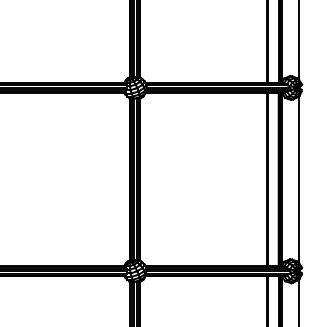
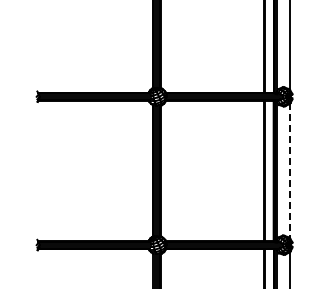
line: (299, 180) -> (290, 171), solid -> dashed

